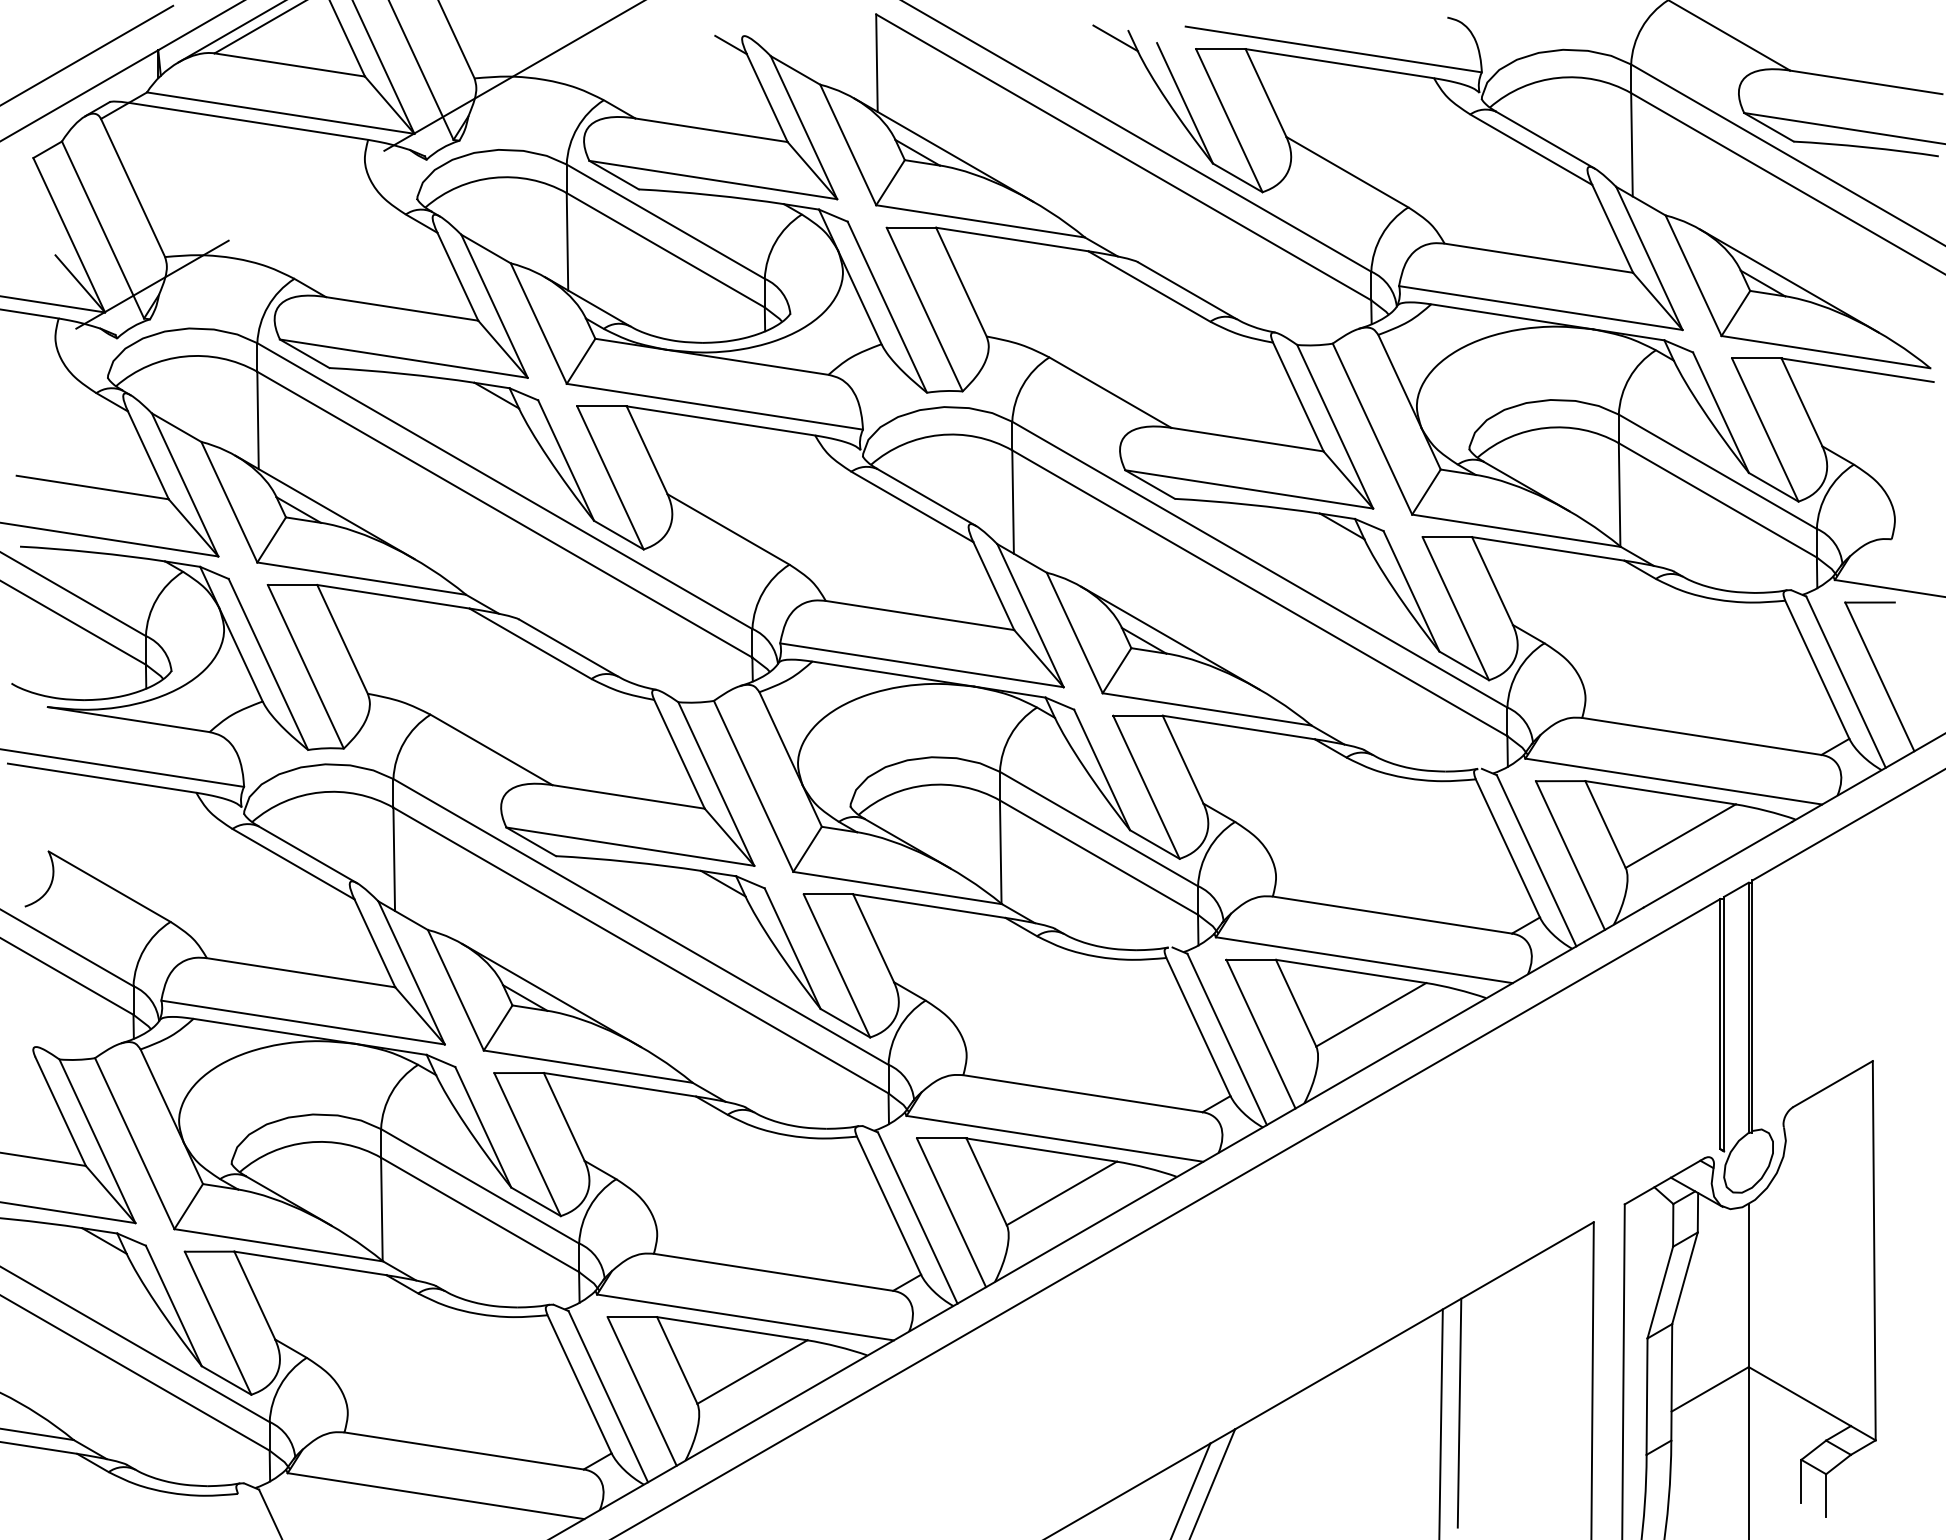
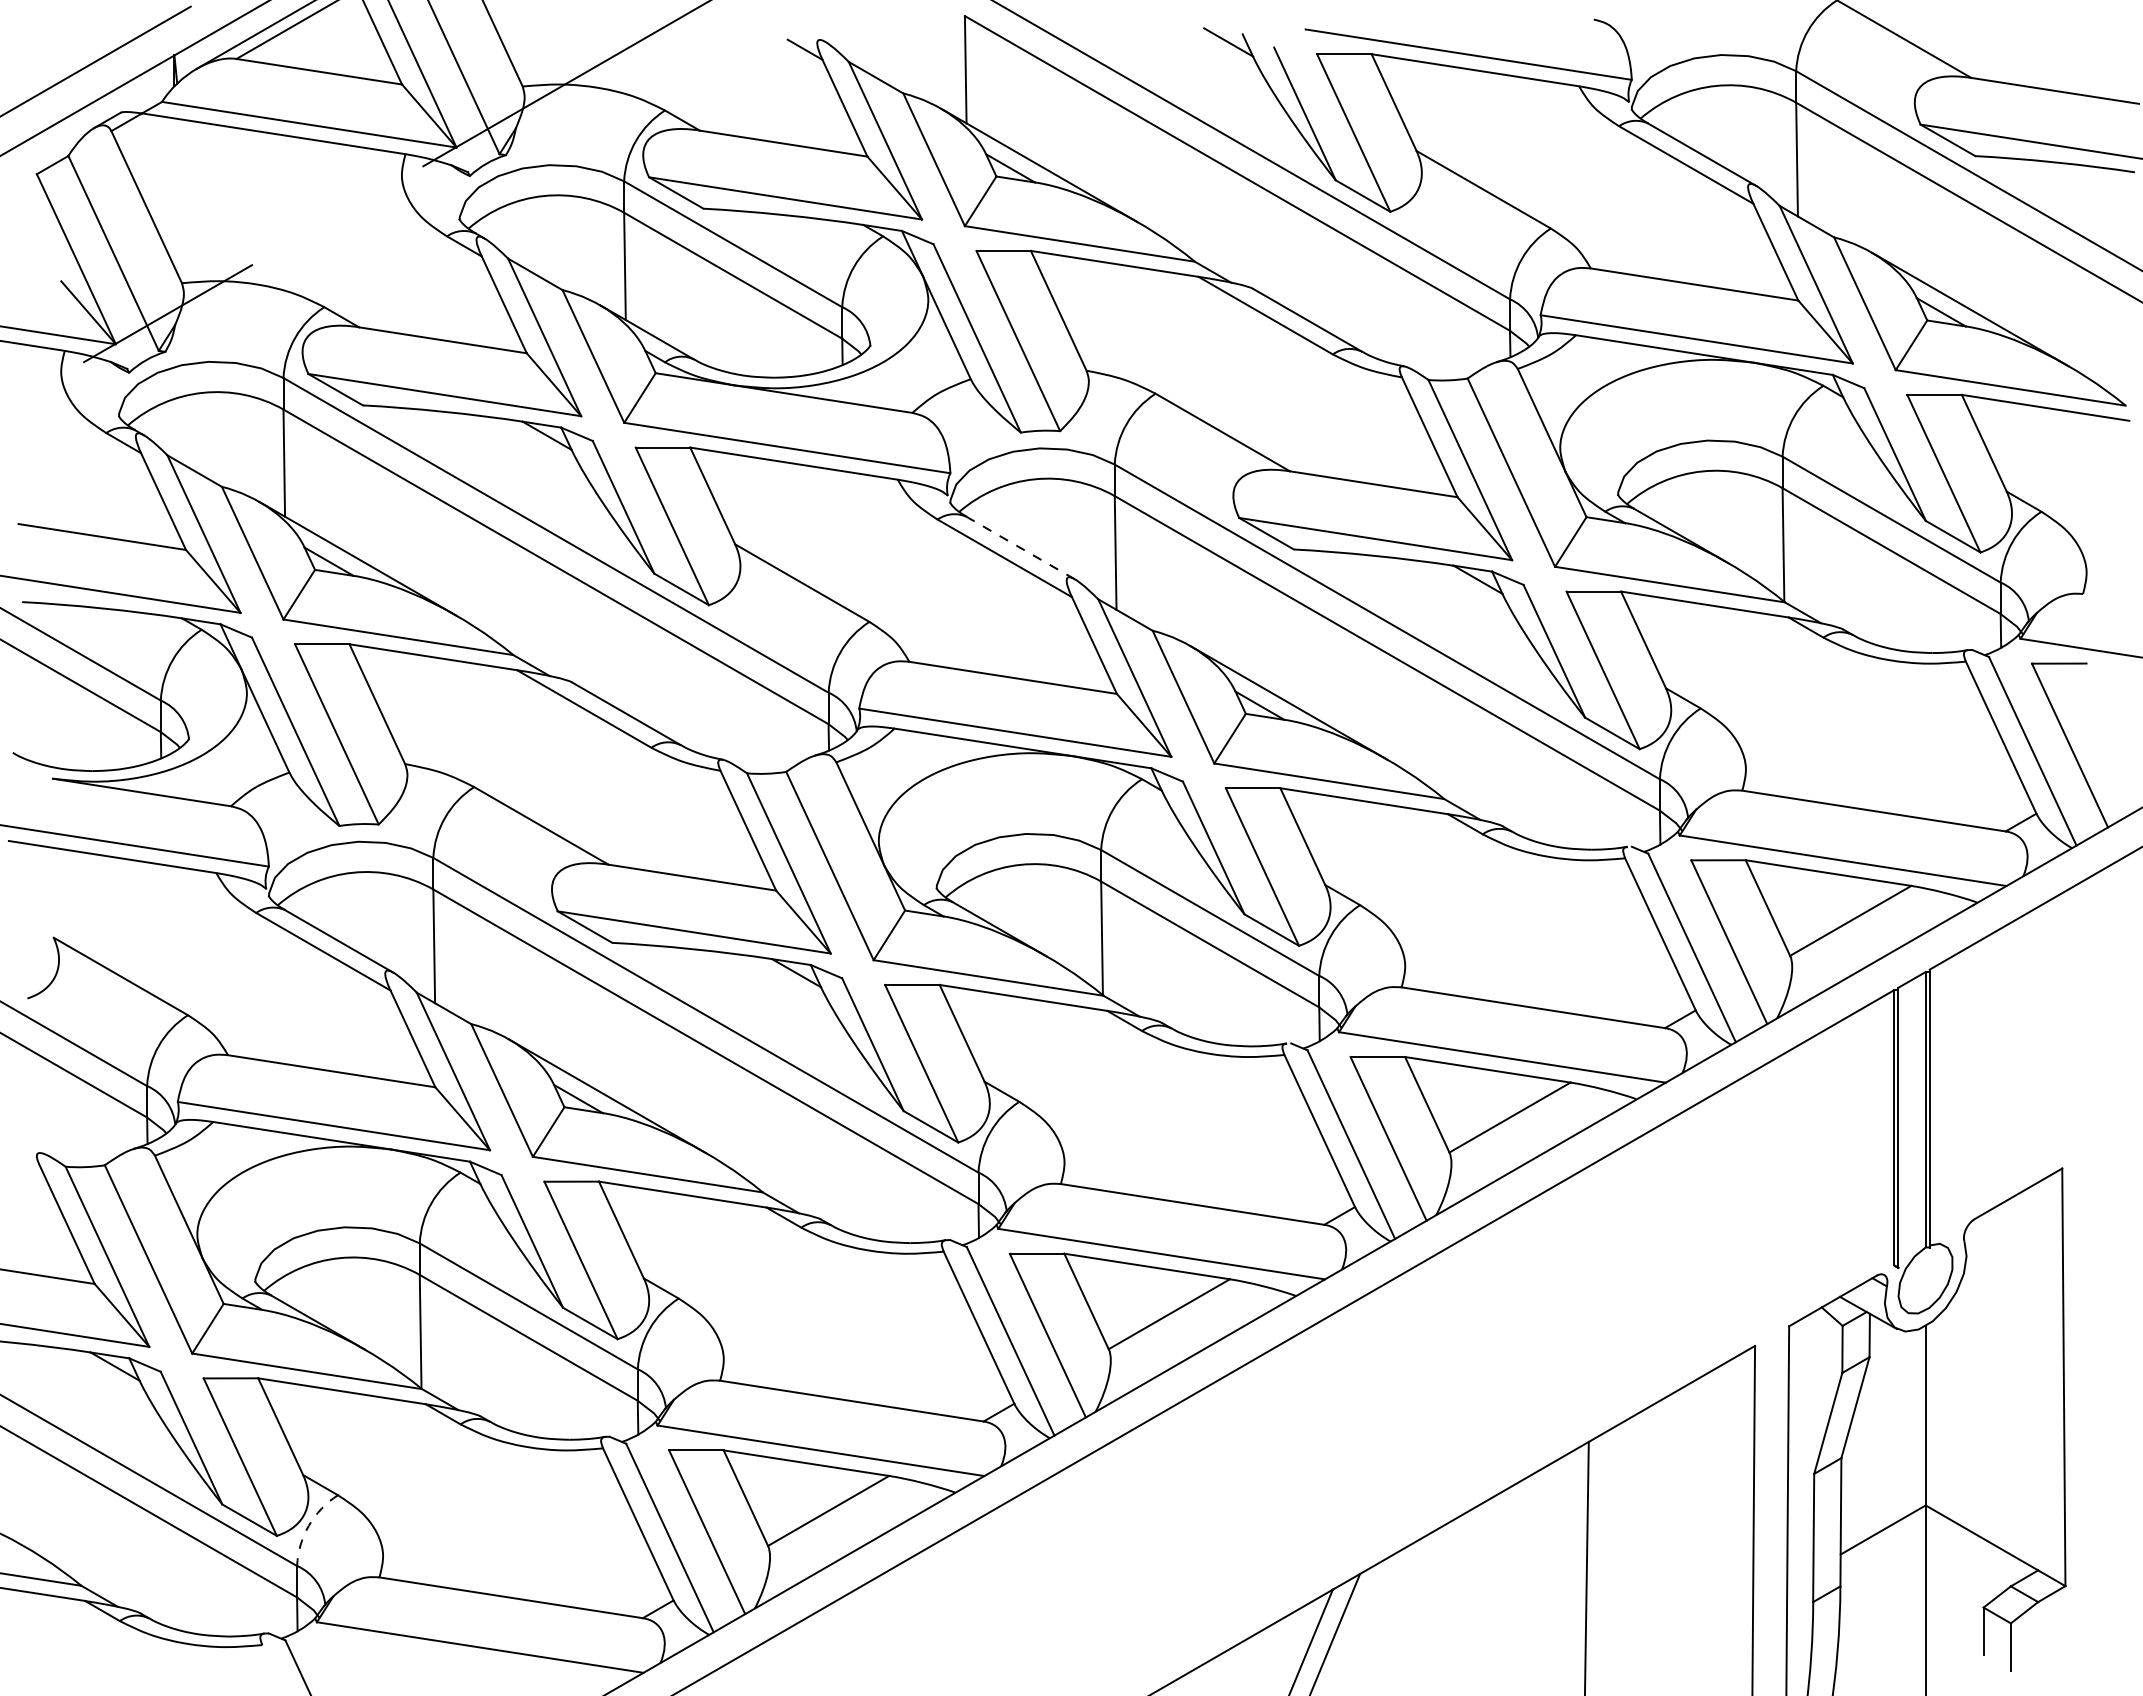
line: (926, 497) -> (1020, 547), solid -> dashed
arc: (280, 1385) -> (308, 1525), solid -> dashed
line: (1459, 1413) -> (1607, 1556), removed

